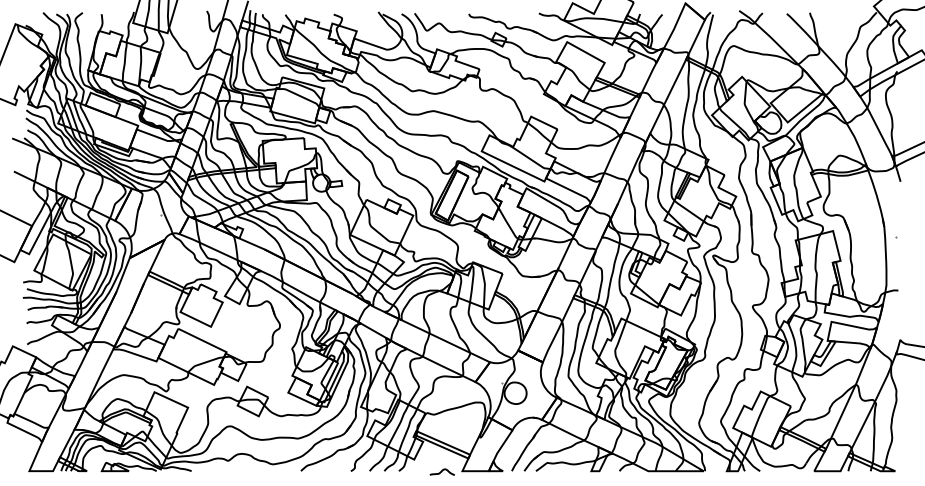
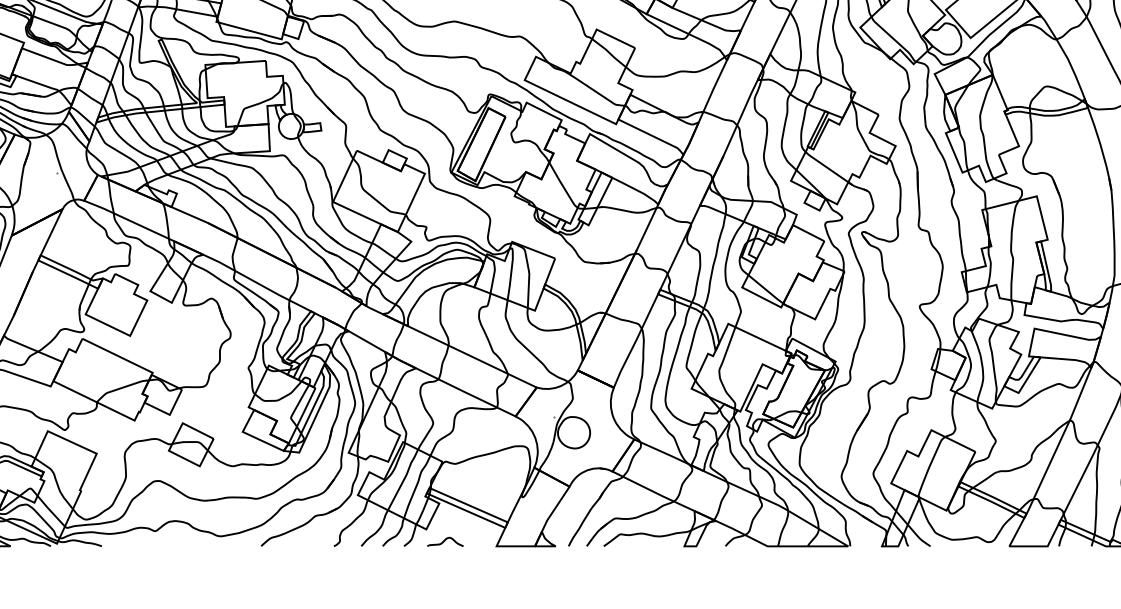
curve: (441, 471) -> (444, 540), moved

